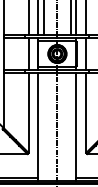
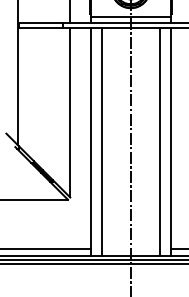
line: (43, 126) -> (101, 141), added
line: (71, 126) -> (160, 141), added

